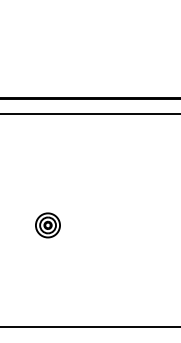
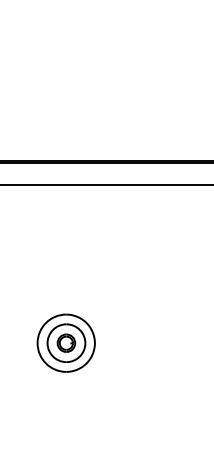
part: (47, 225) -> (65, 343), size x1.67

